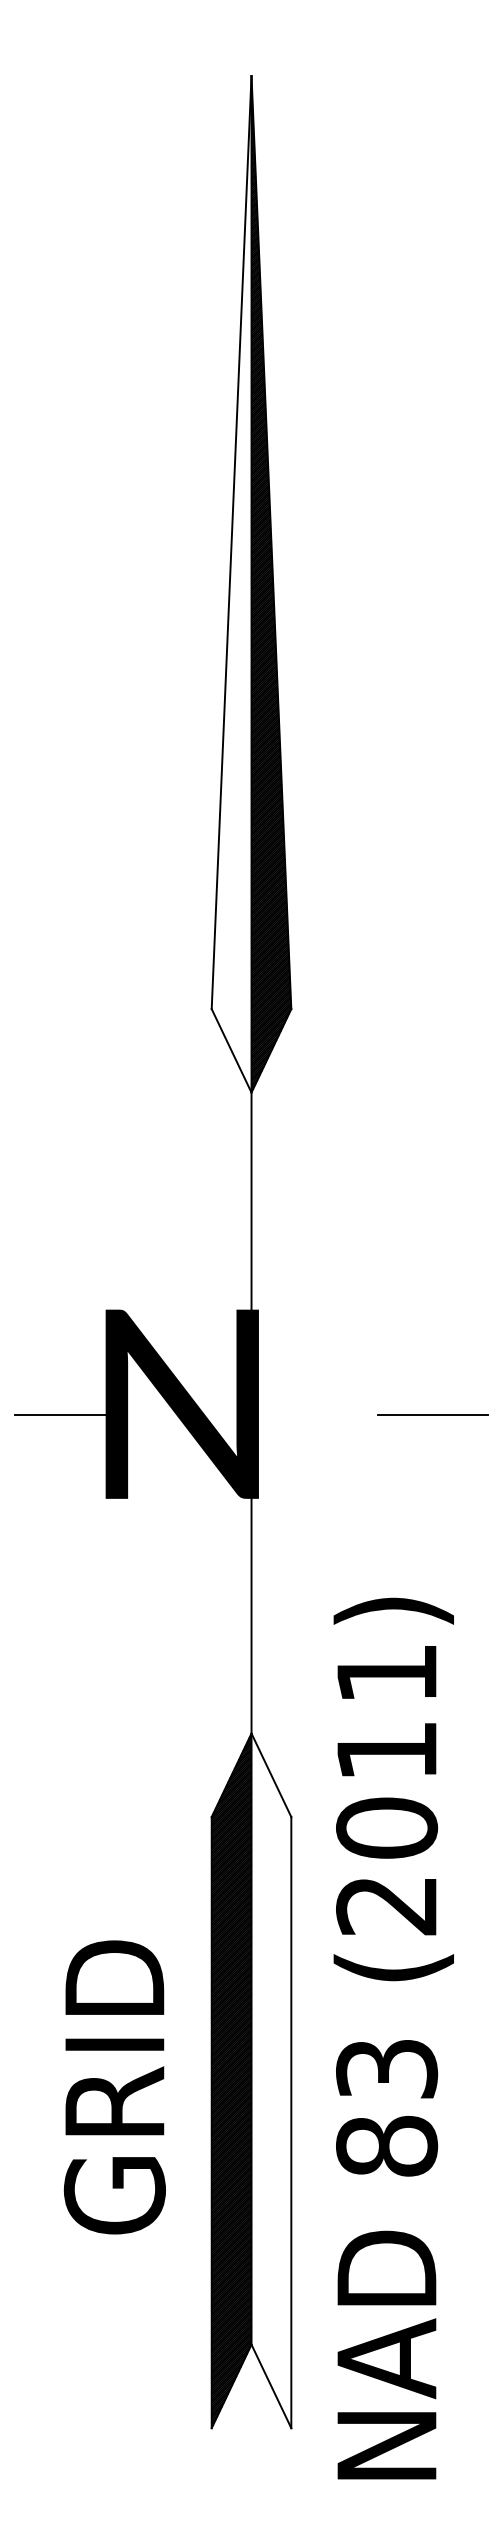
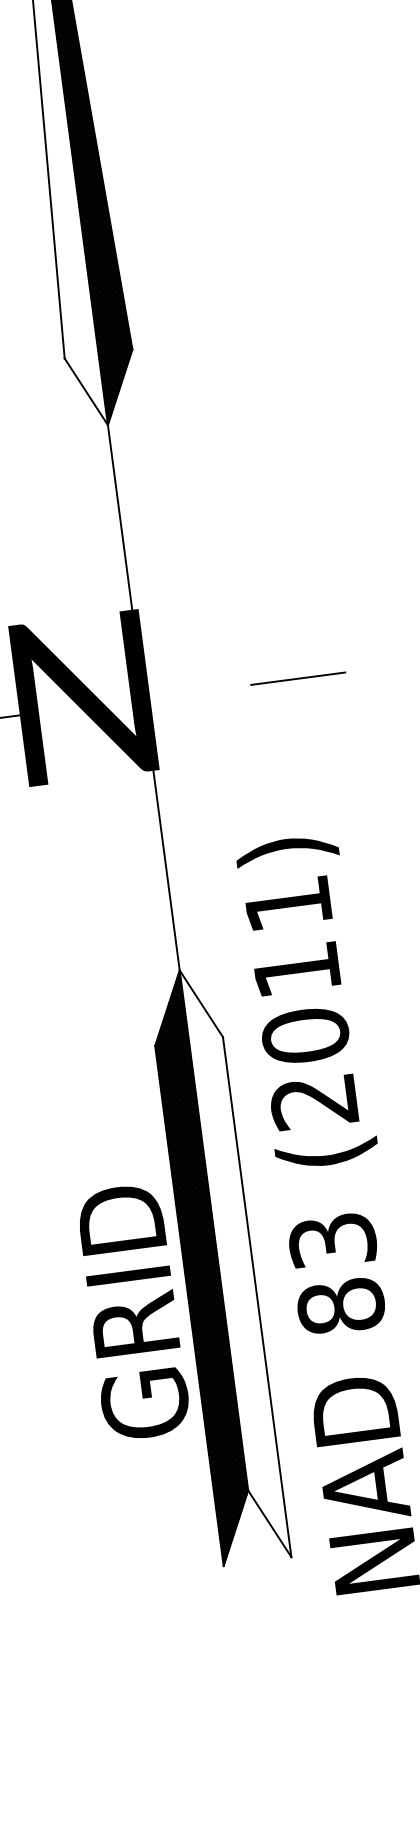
text: (114, 2087) -> (132, 1312), moved

